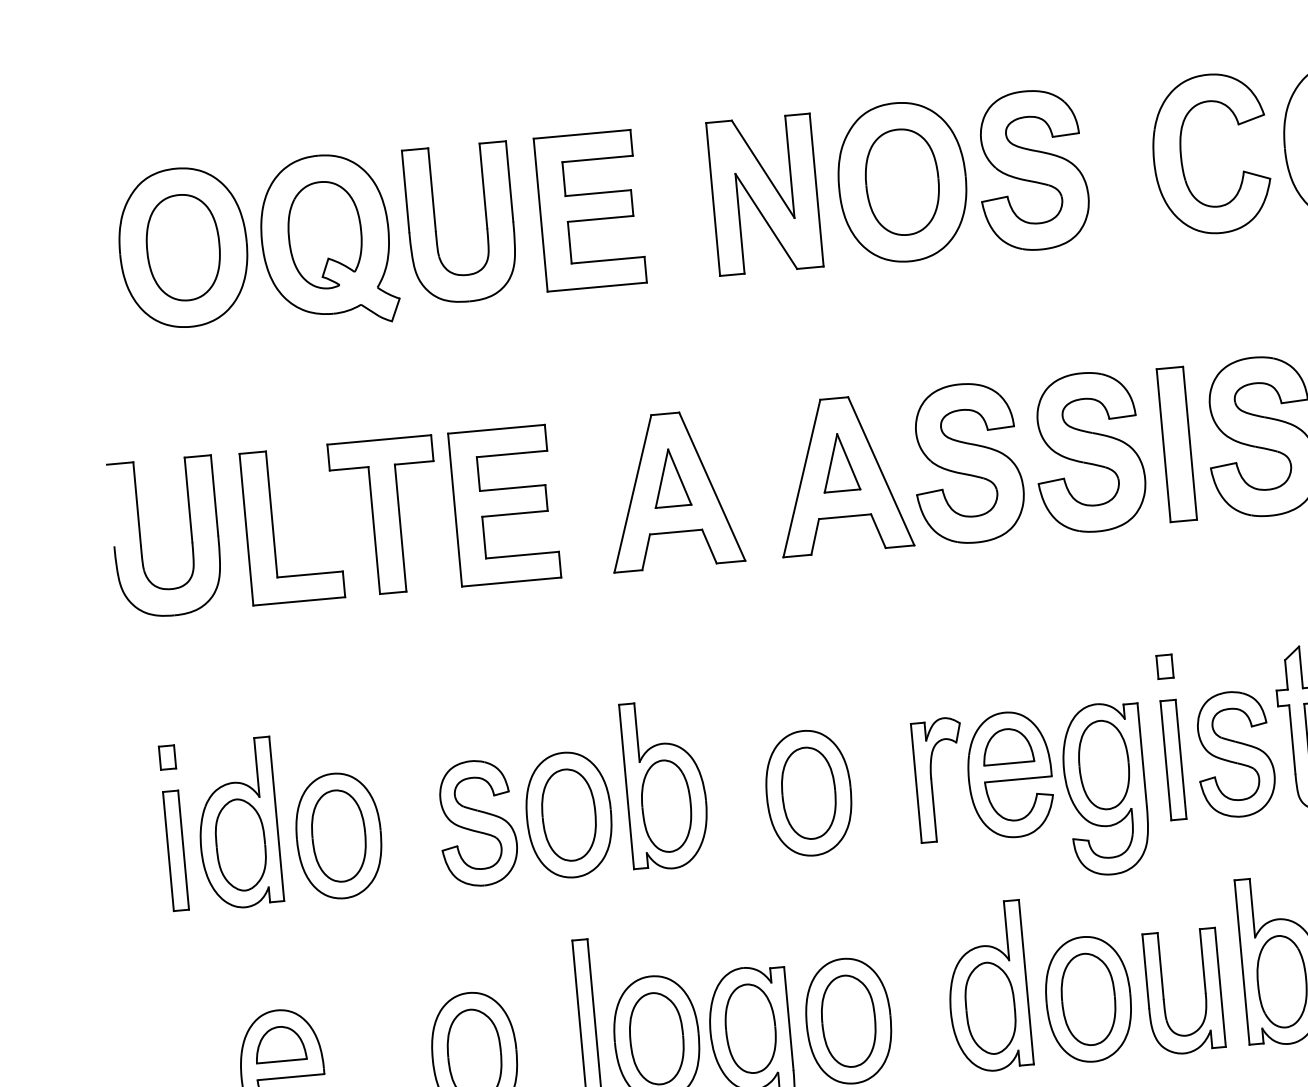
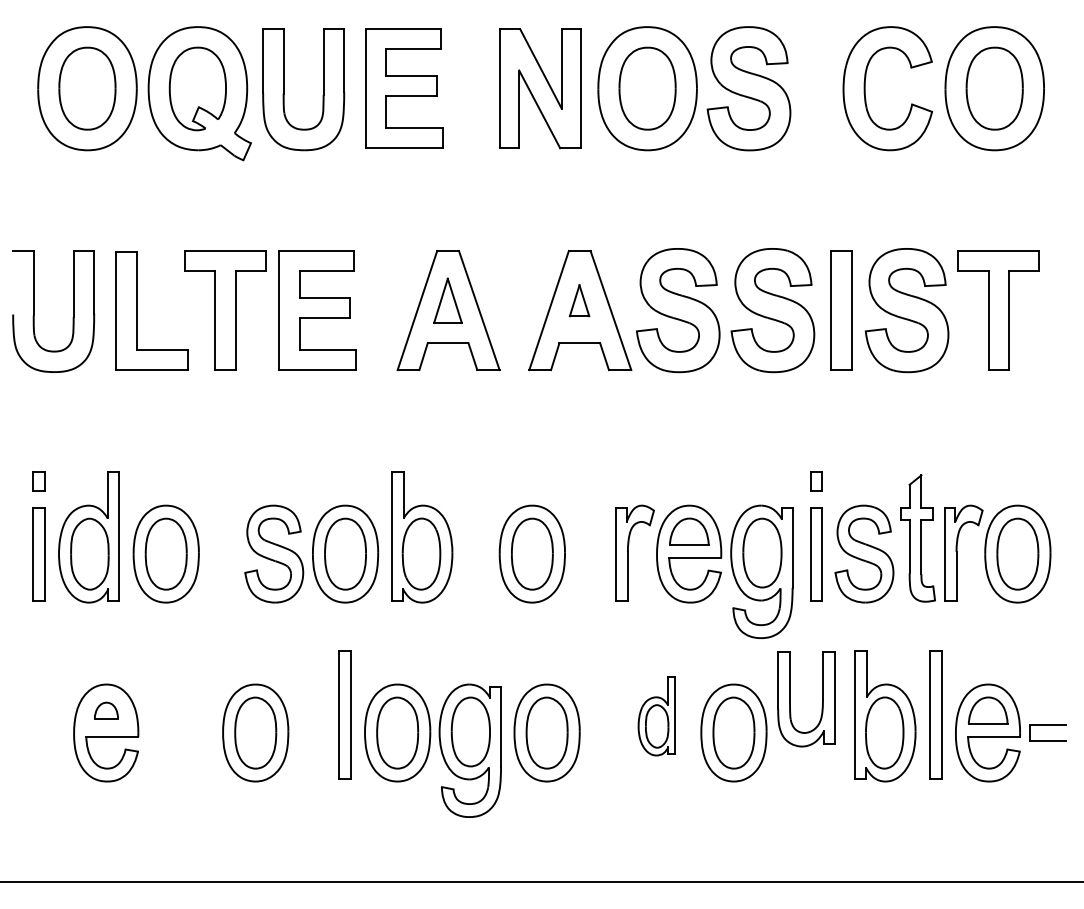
part: (839, 462) -> (579, 300), size x0.7
part: (987, 987) -> (656, 716), size x0.6
part: (1163, 994) -> (790, 699), moved
part: (280, 1043) -> (106, 710), size x0.6

